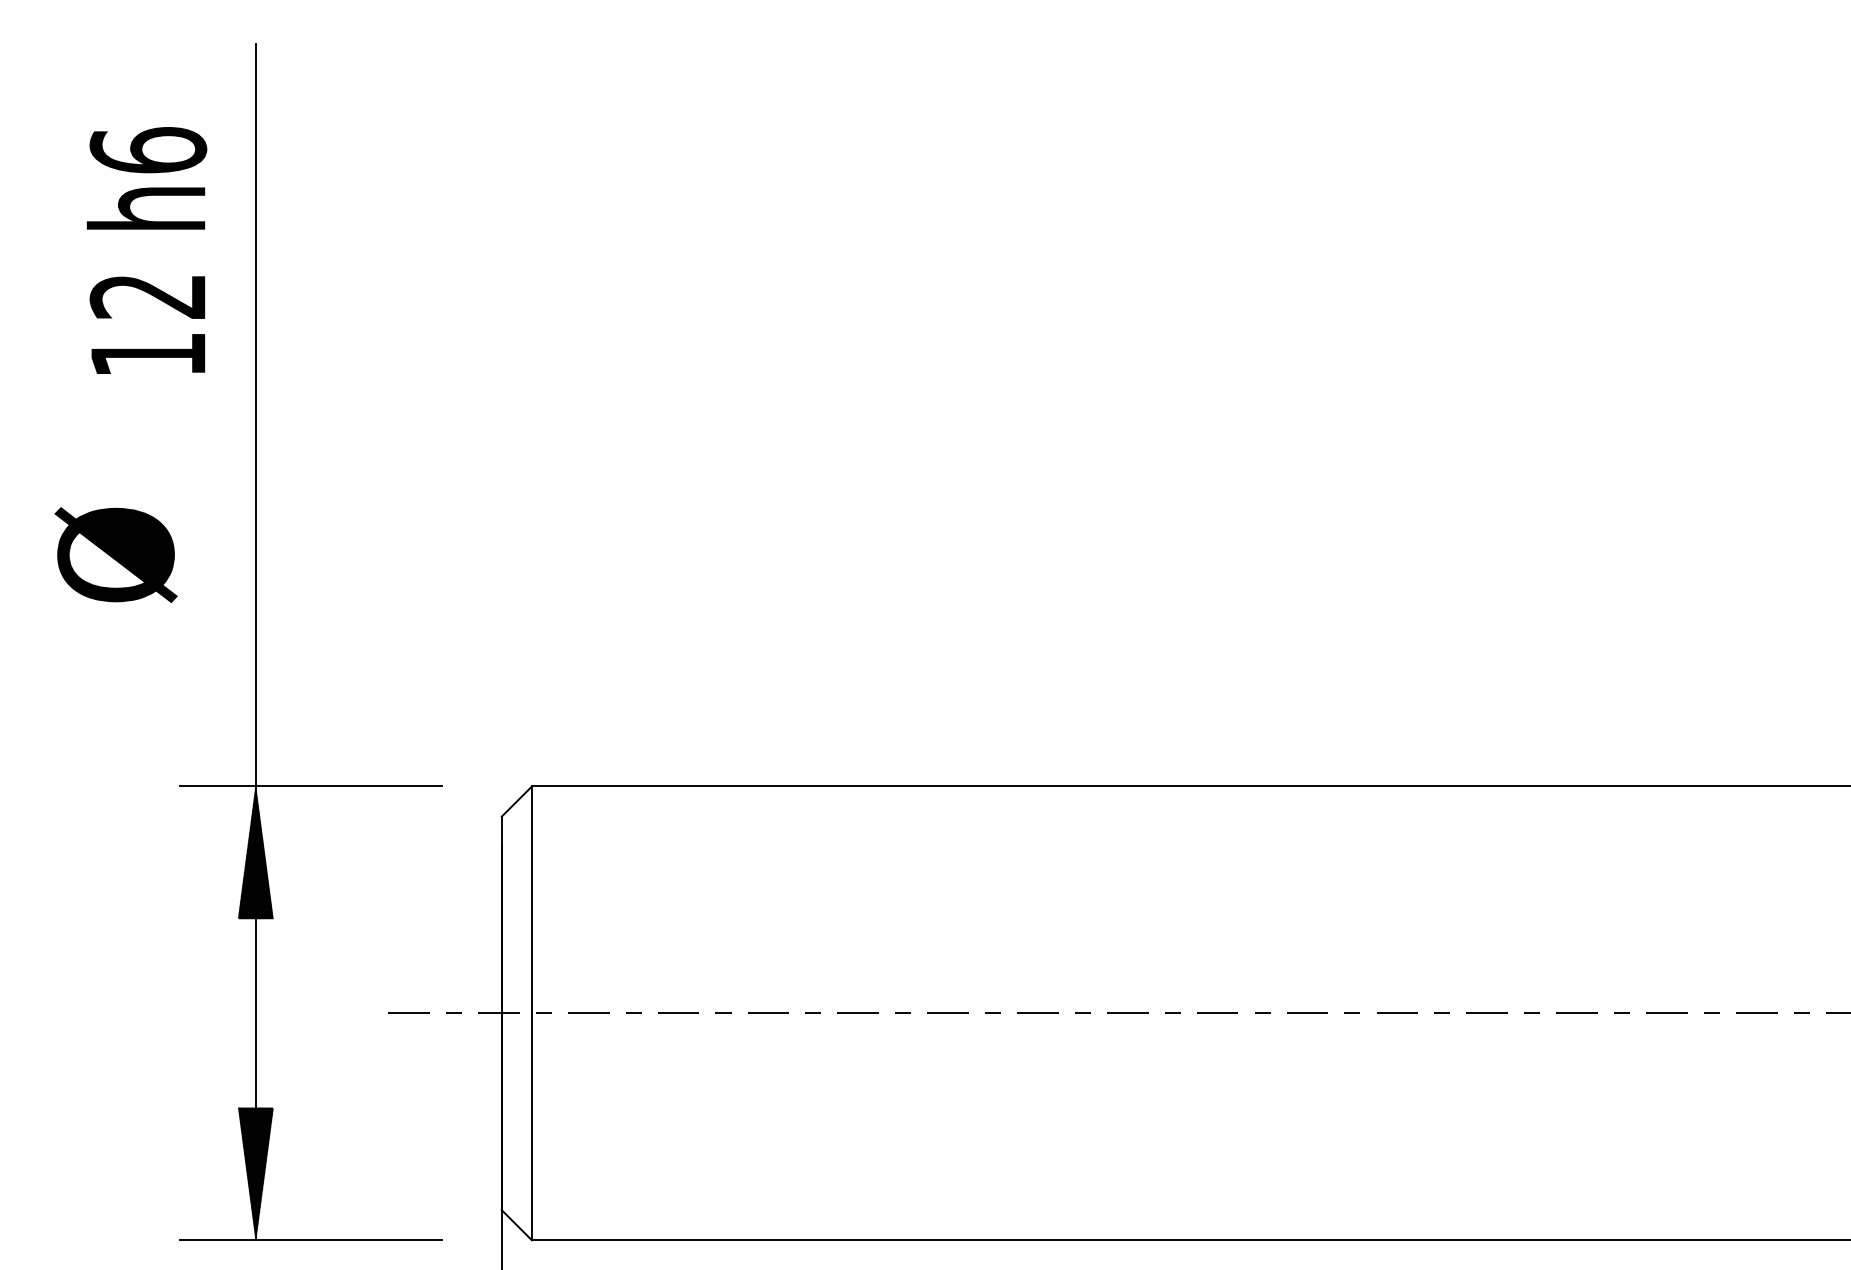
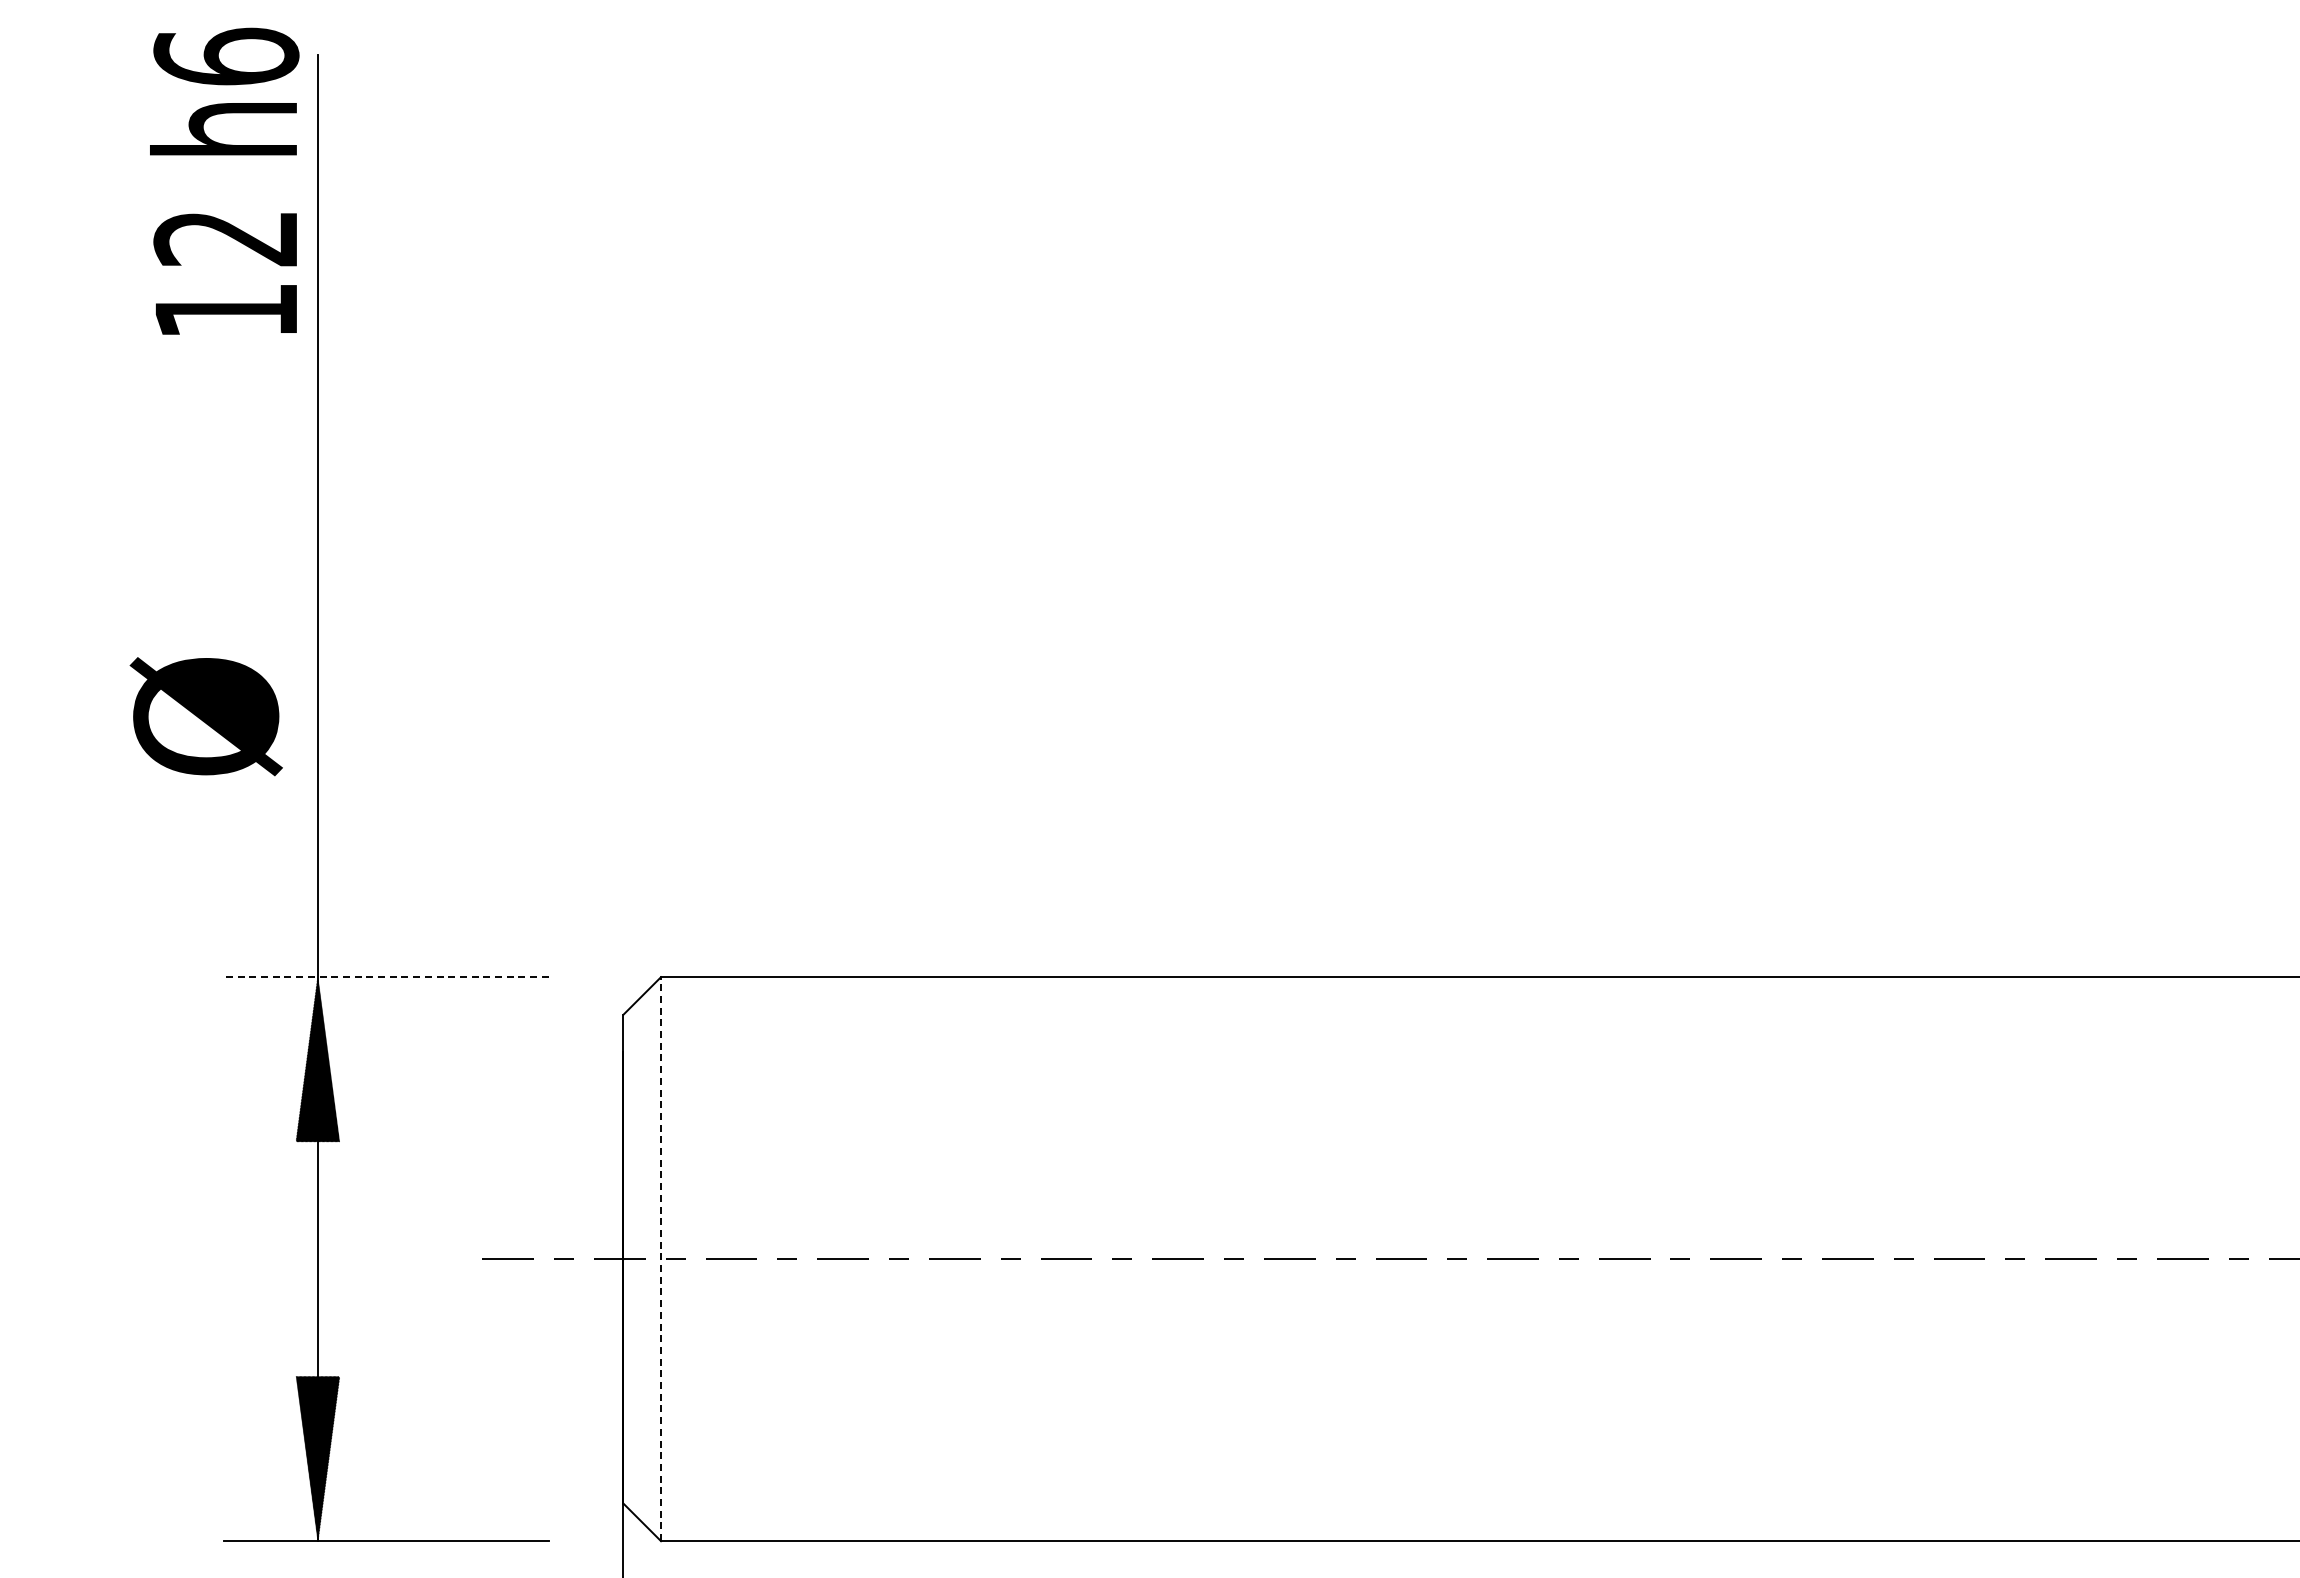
text: (146, 249) -> (224, 180), moved
text: (115, 554) -> (205, 716), moved
line: (310, 786) -> (385, 977), solid -> dashed
line: (532, 1012) -> (661, 1258), solid -> dashed

